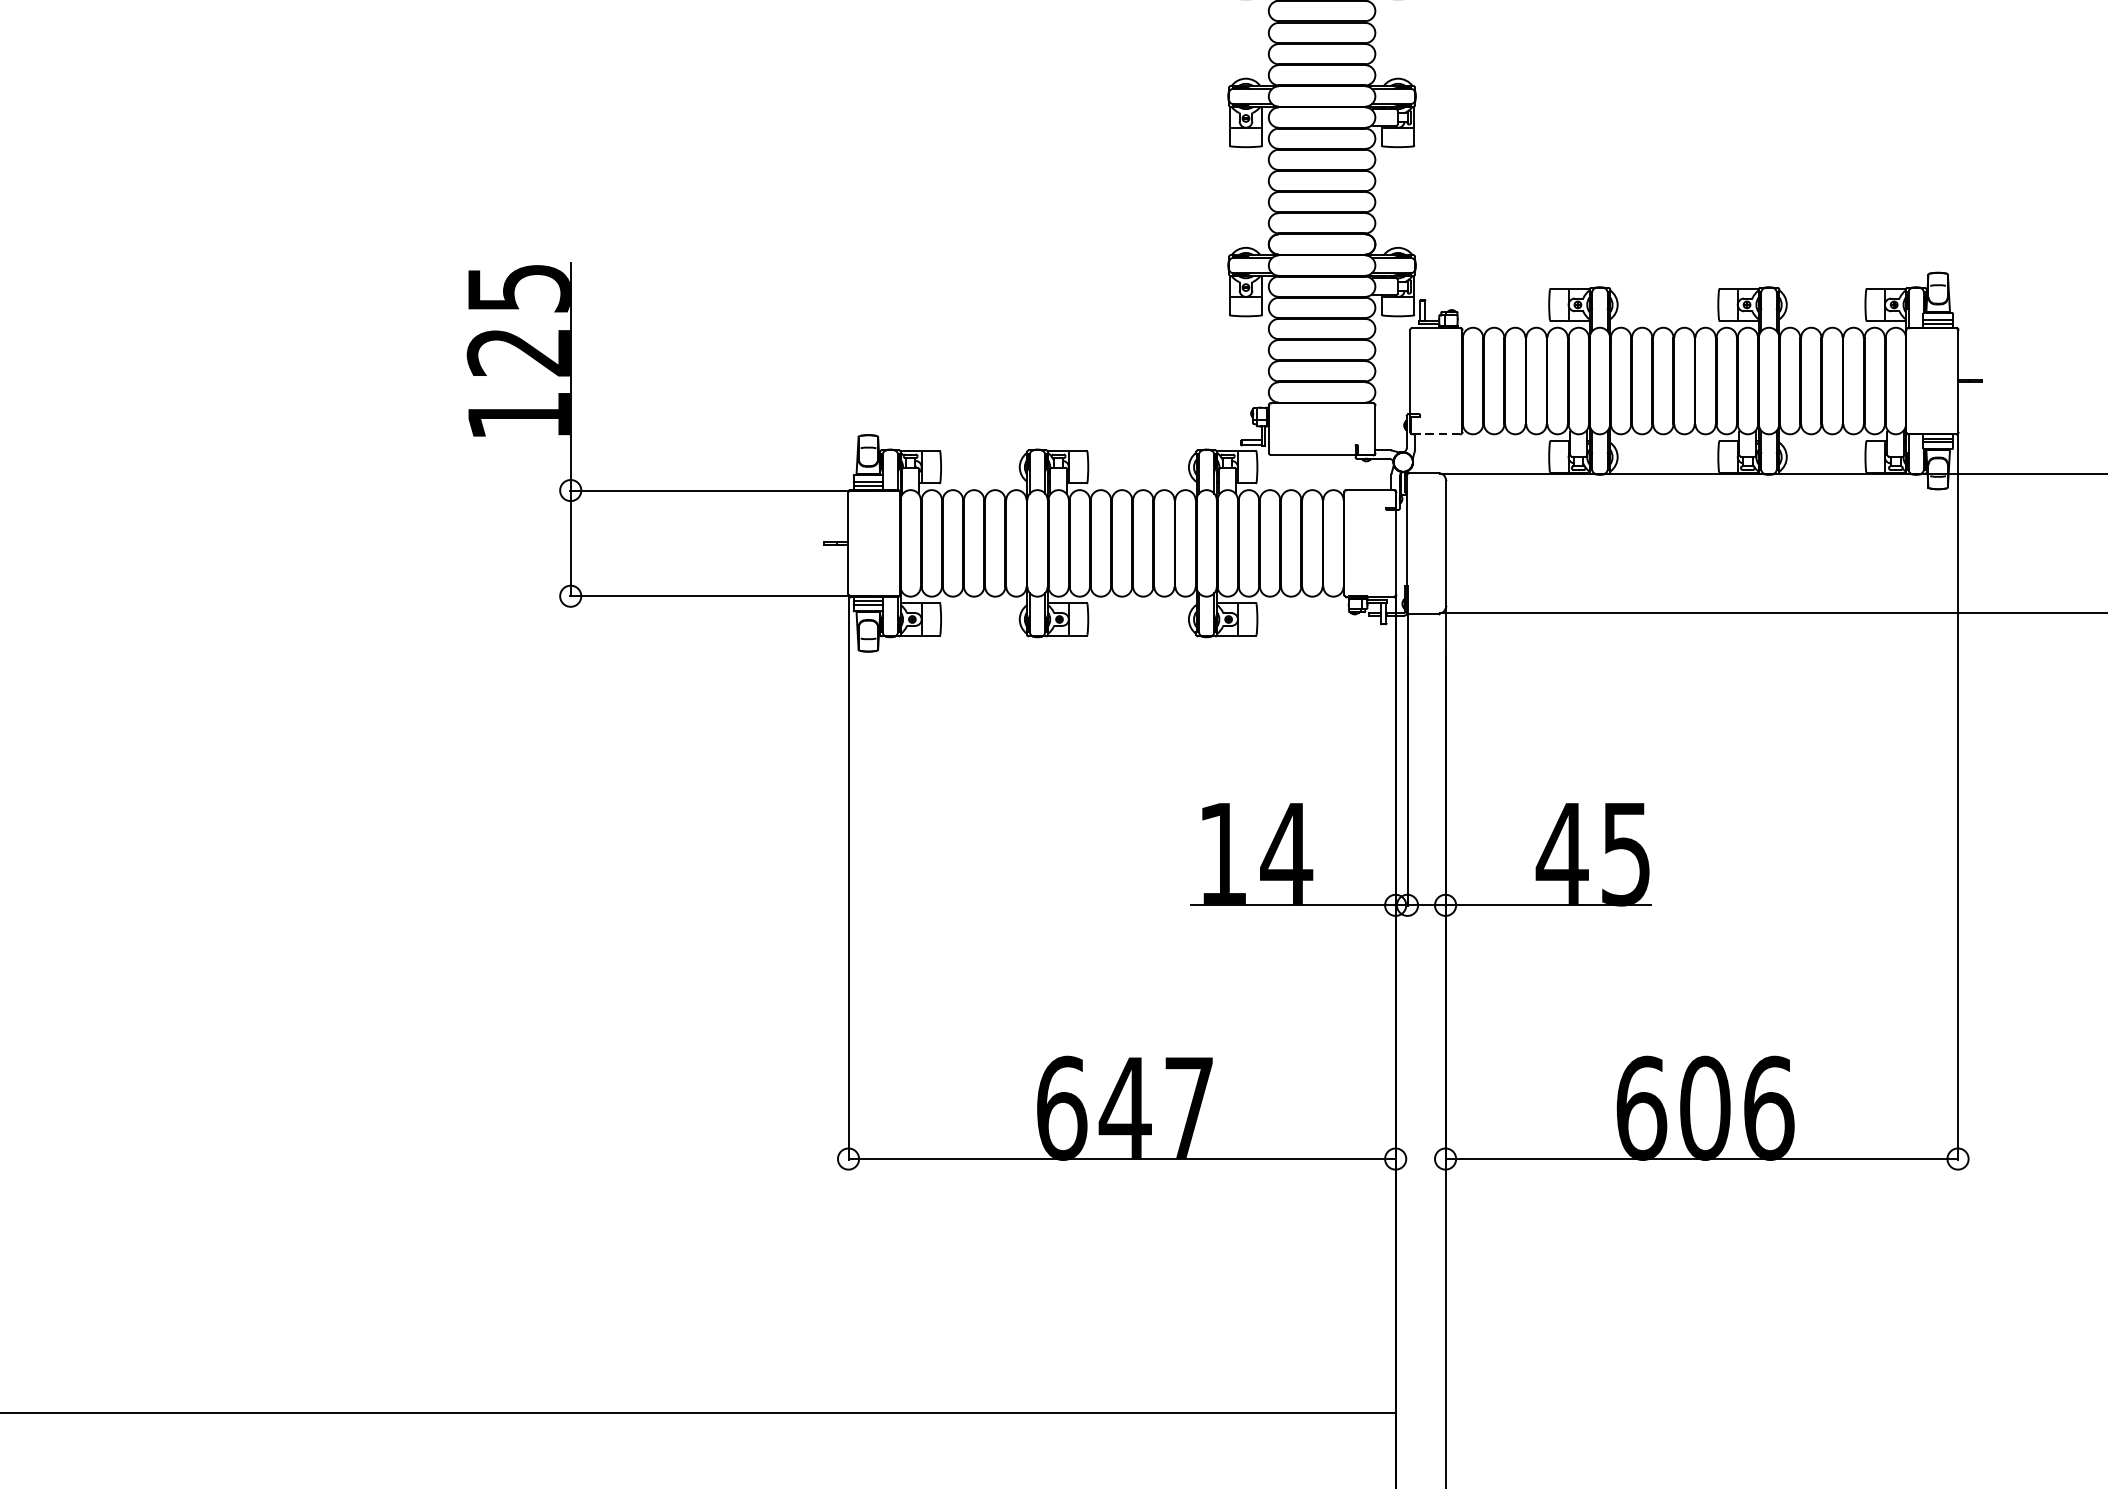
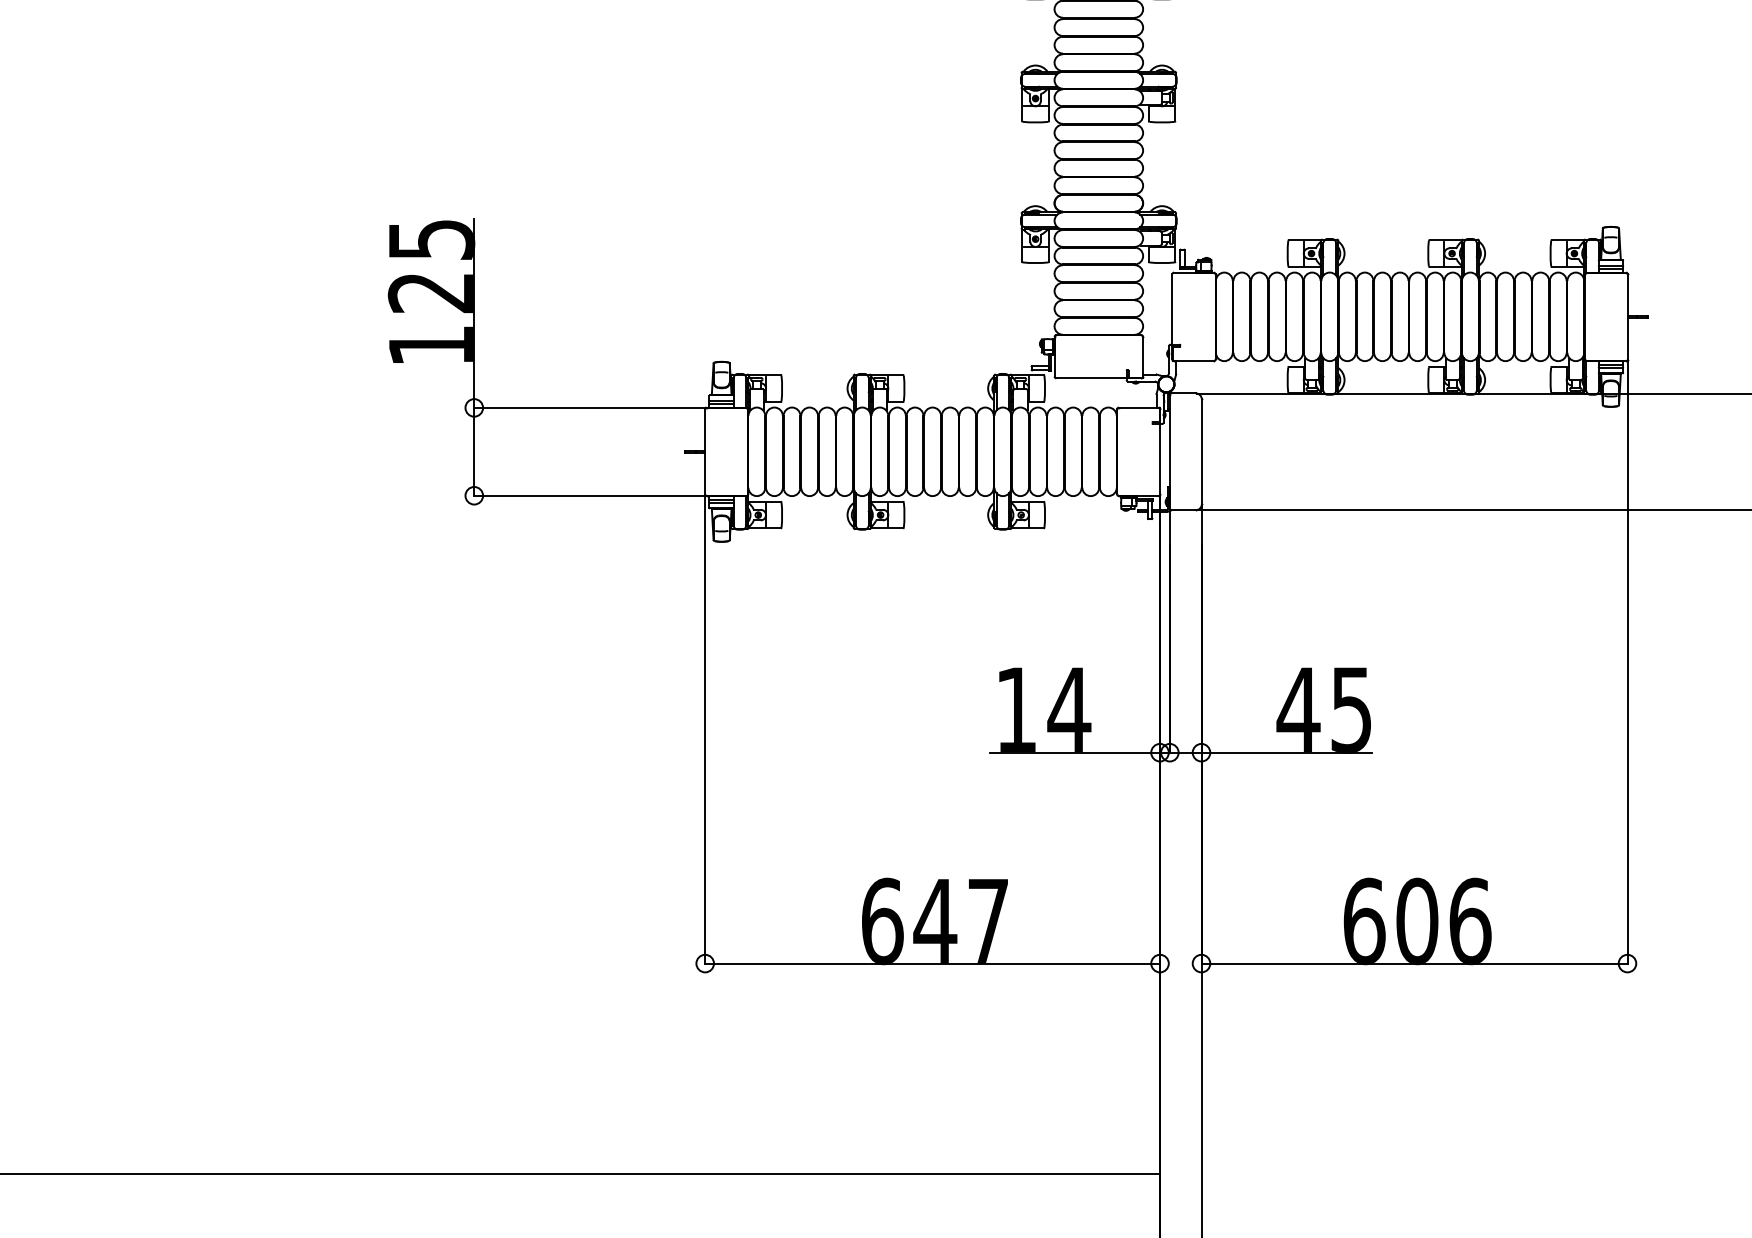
line: (1435, 434) -> (1193, 361), dashed -> solid

